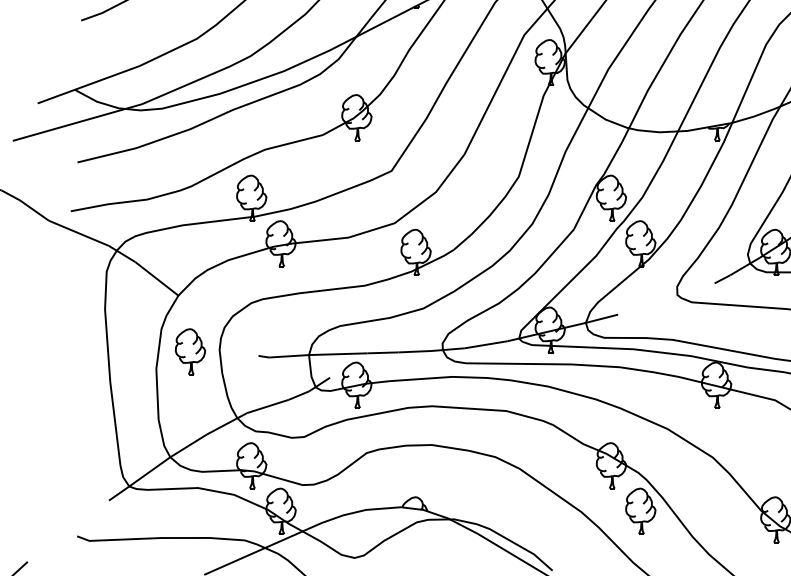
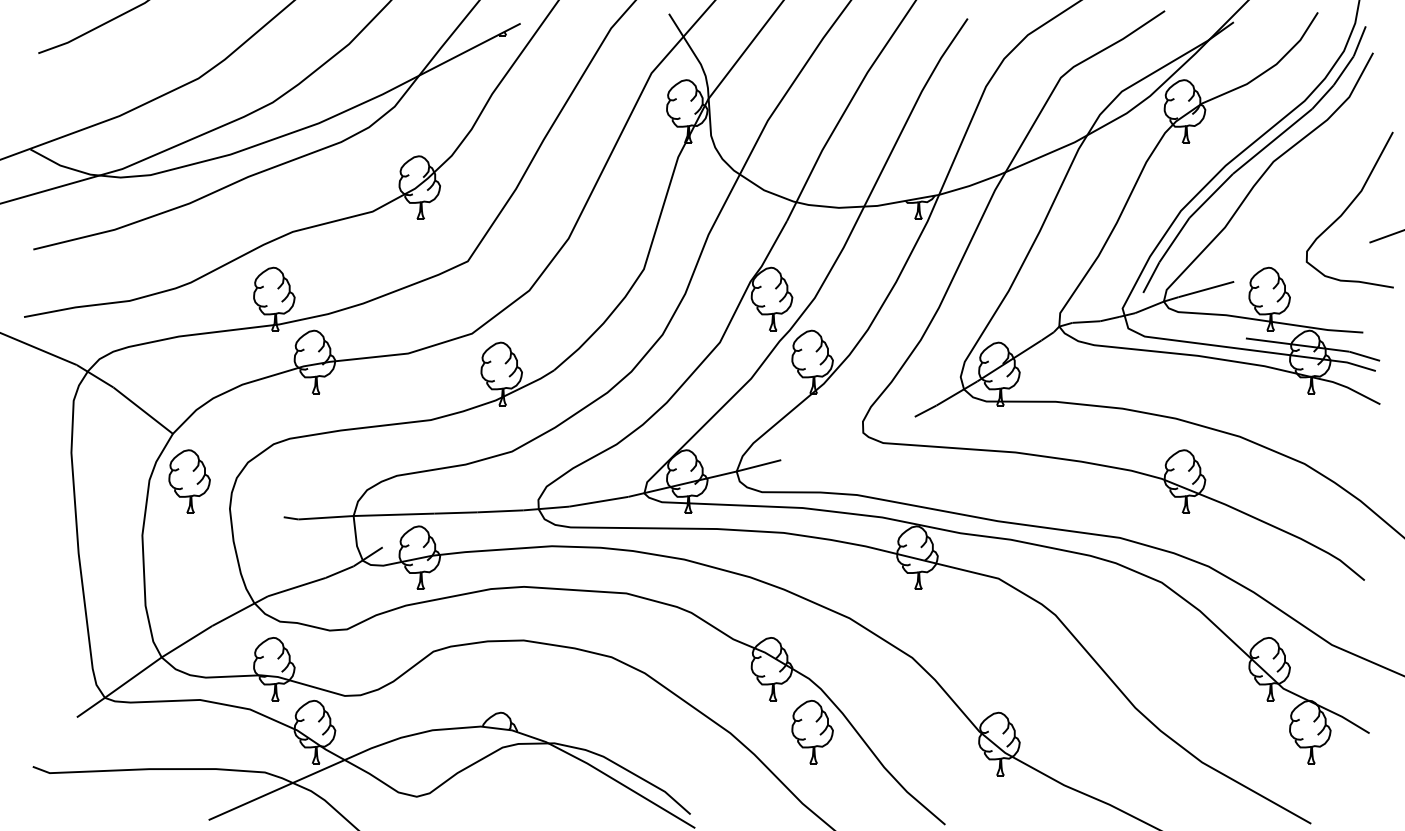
part: (190, 351) -> (189, 481), moved

